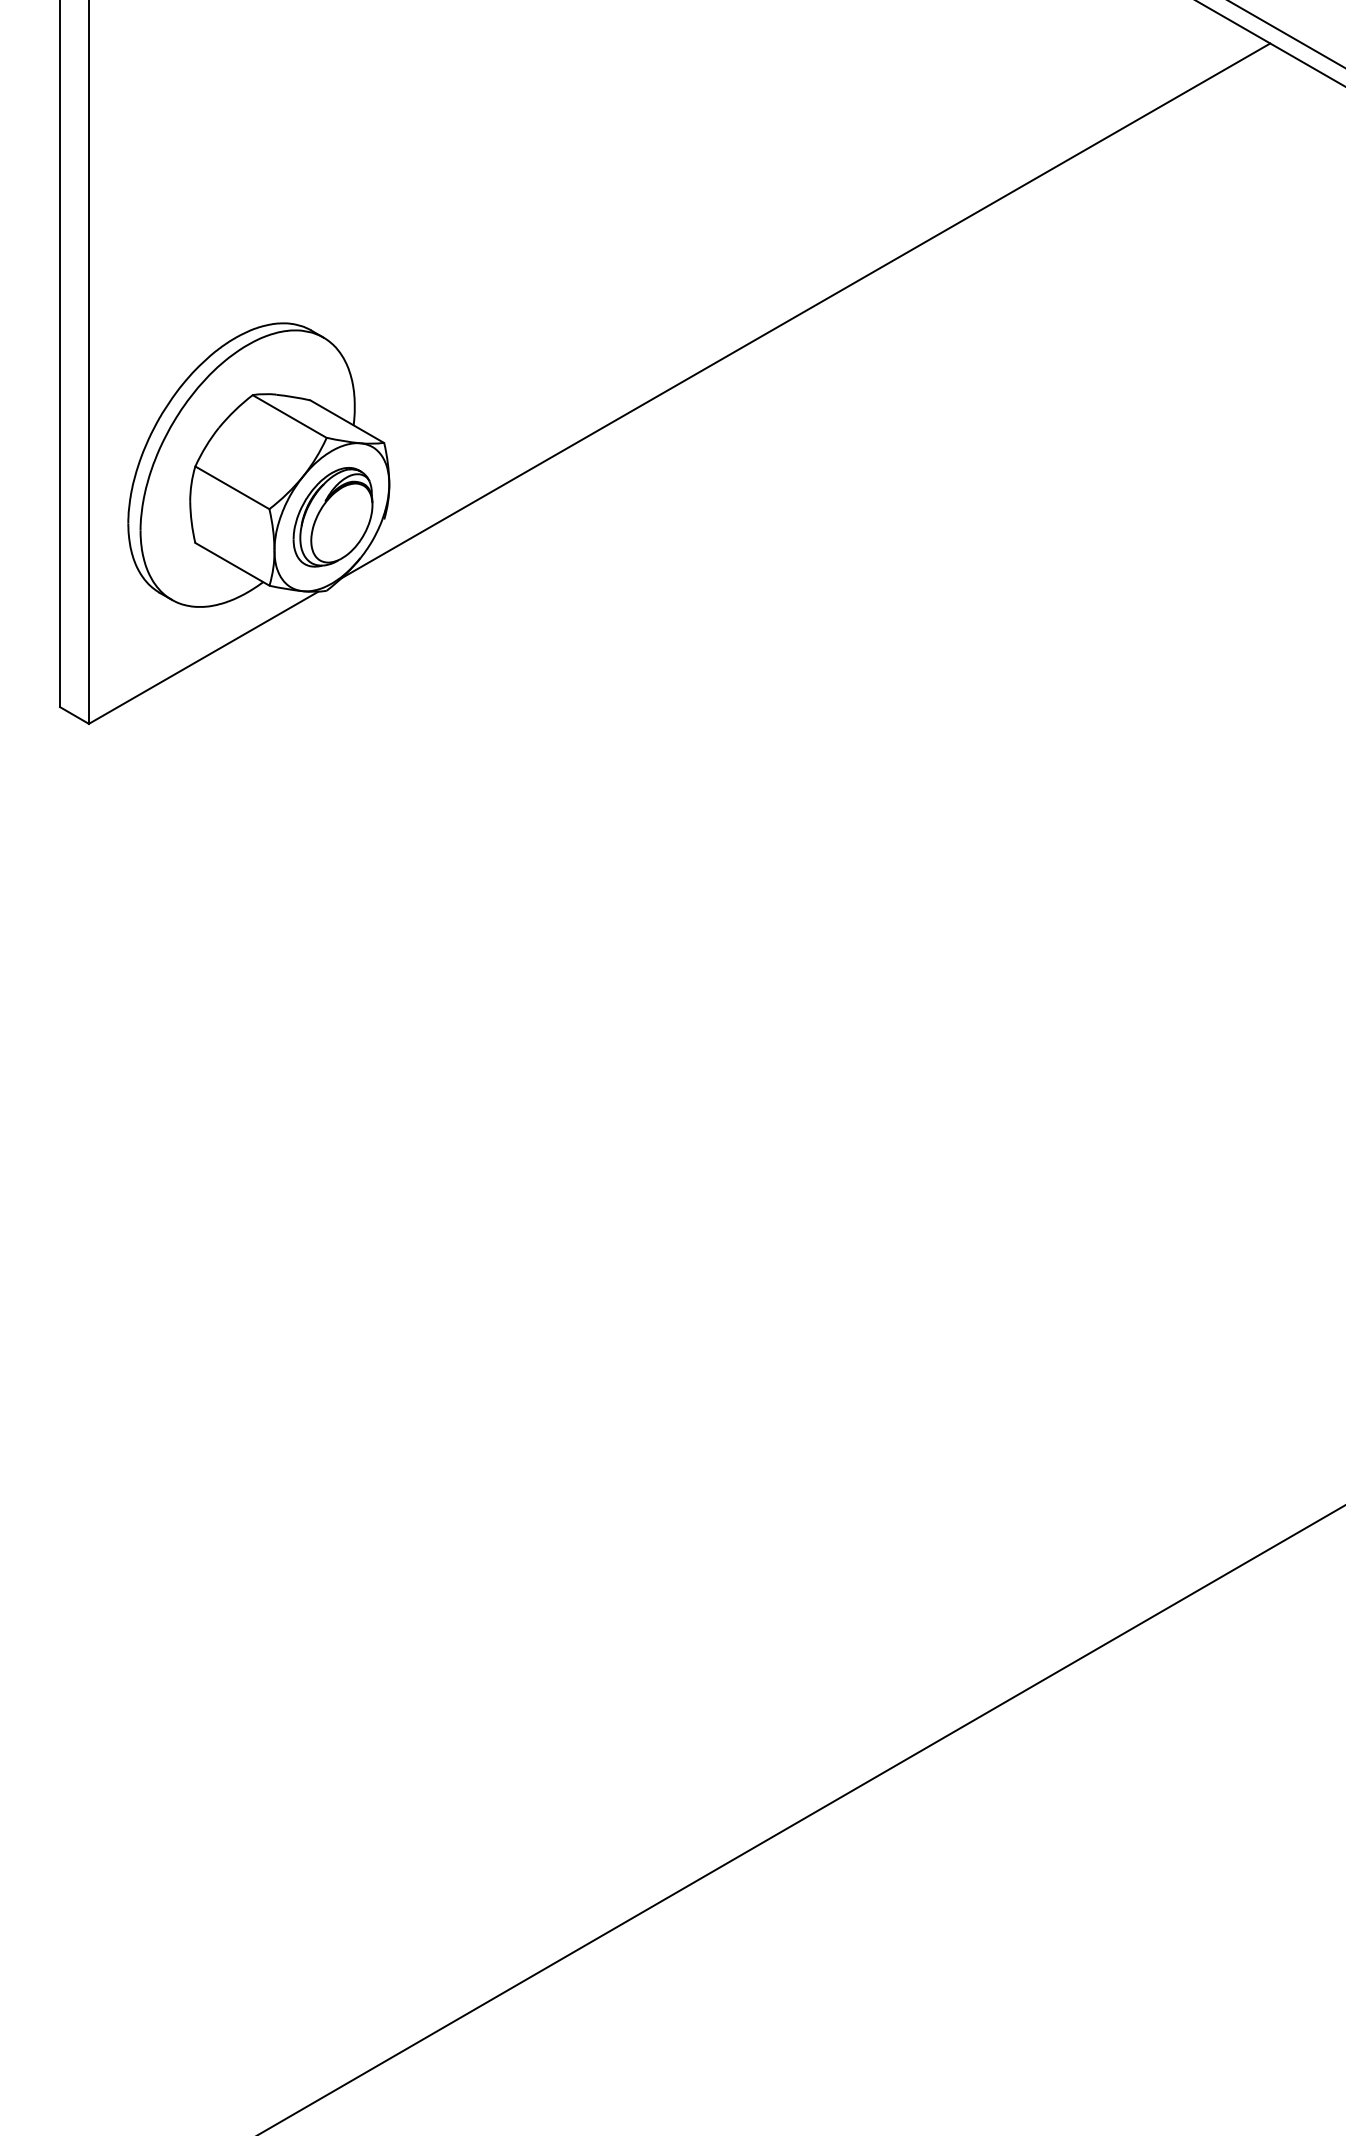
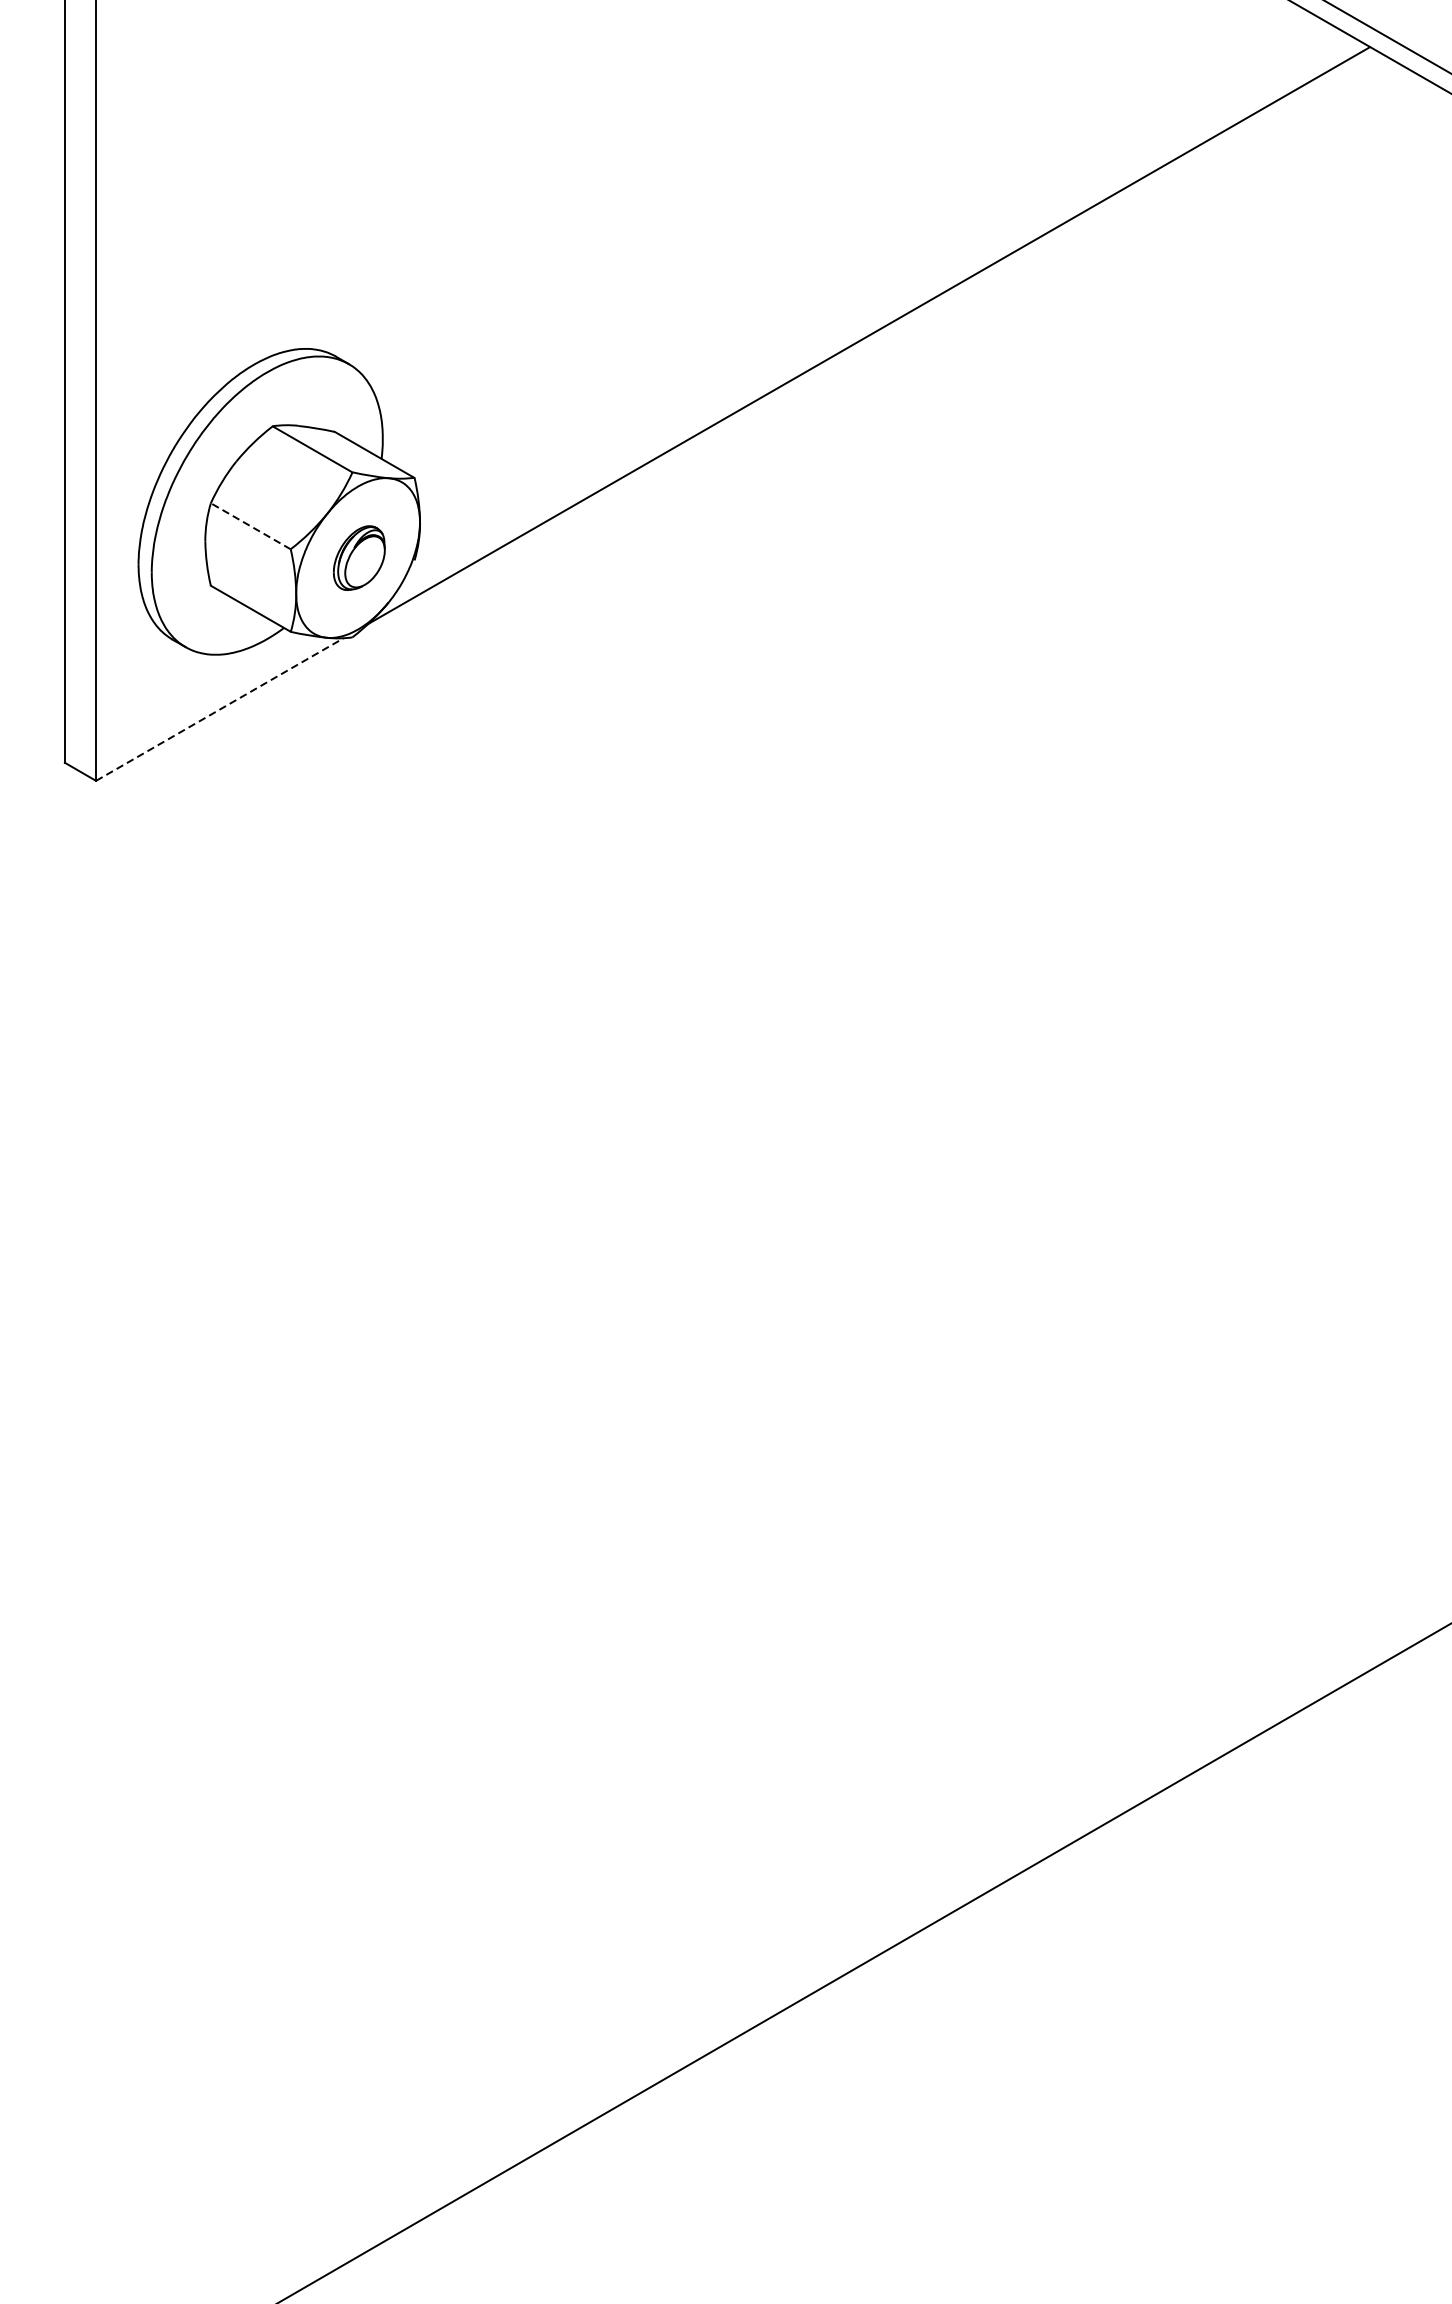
line: (232, 487) -> (250, 525), solid -> dashed
part: (332, 517) -> (358, 558), size x0.6
line: (204, 657) -> (220, 709), solid -> dashed

